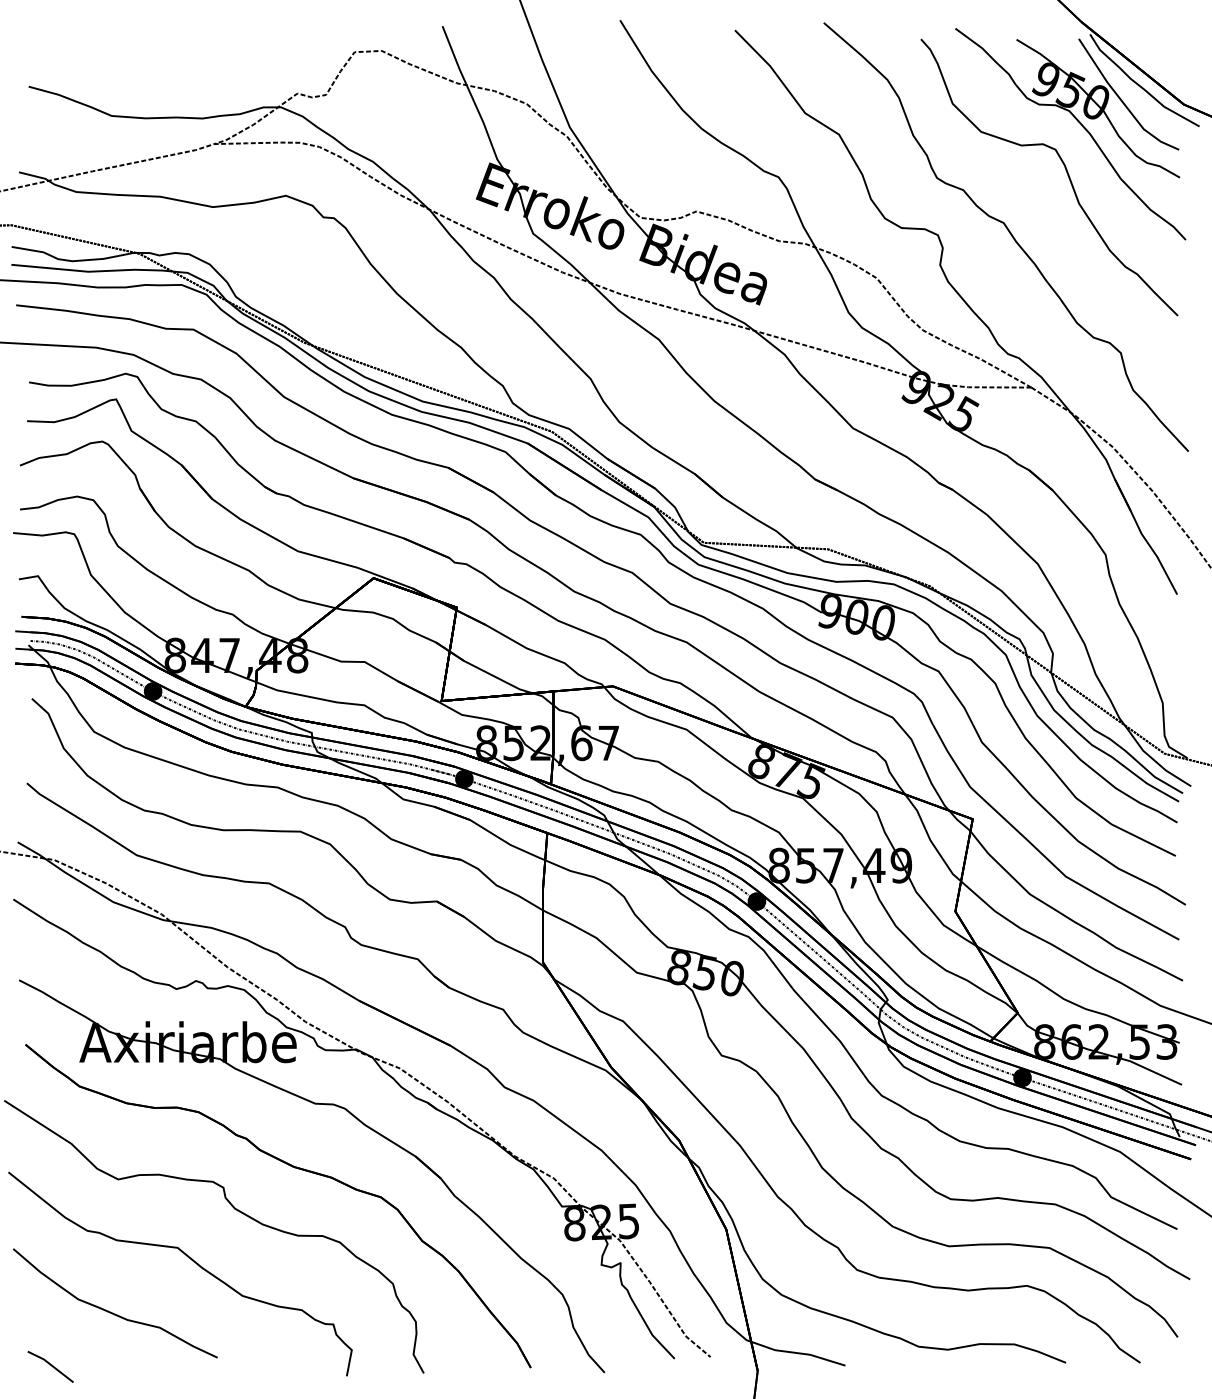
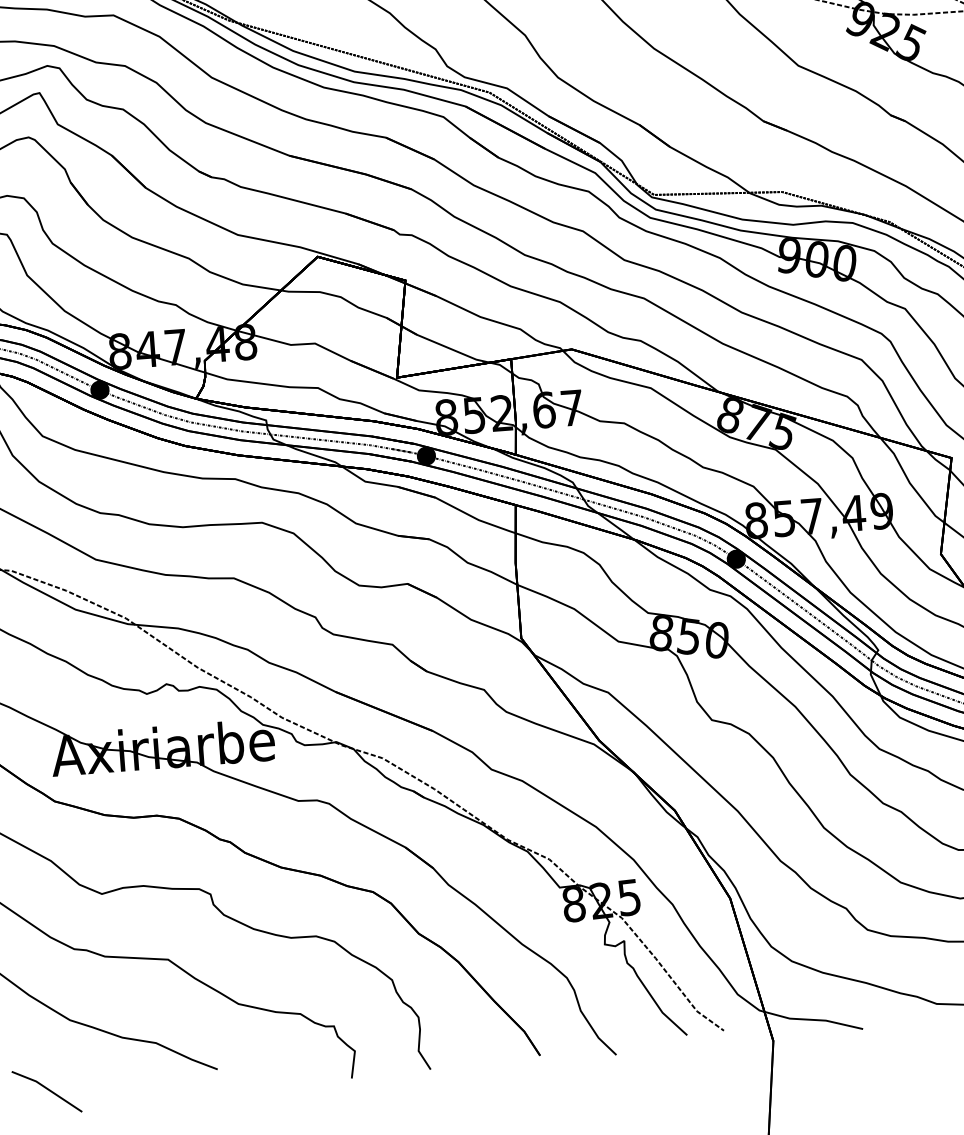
part: (50, 1366) -> (46, 1091), size x1.43

